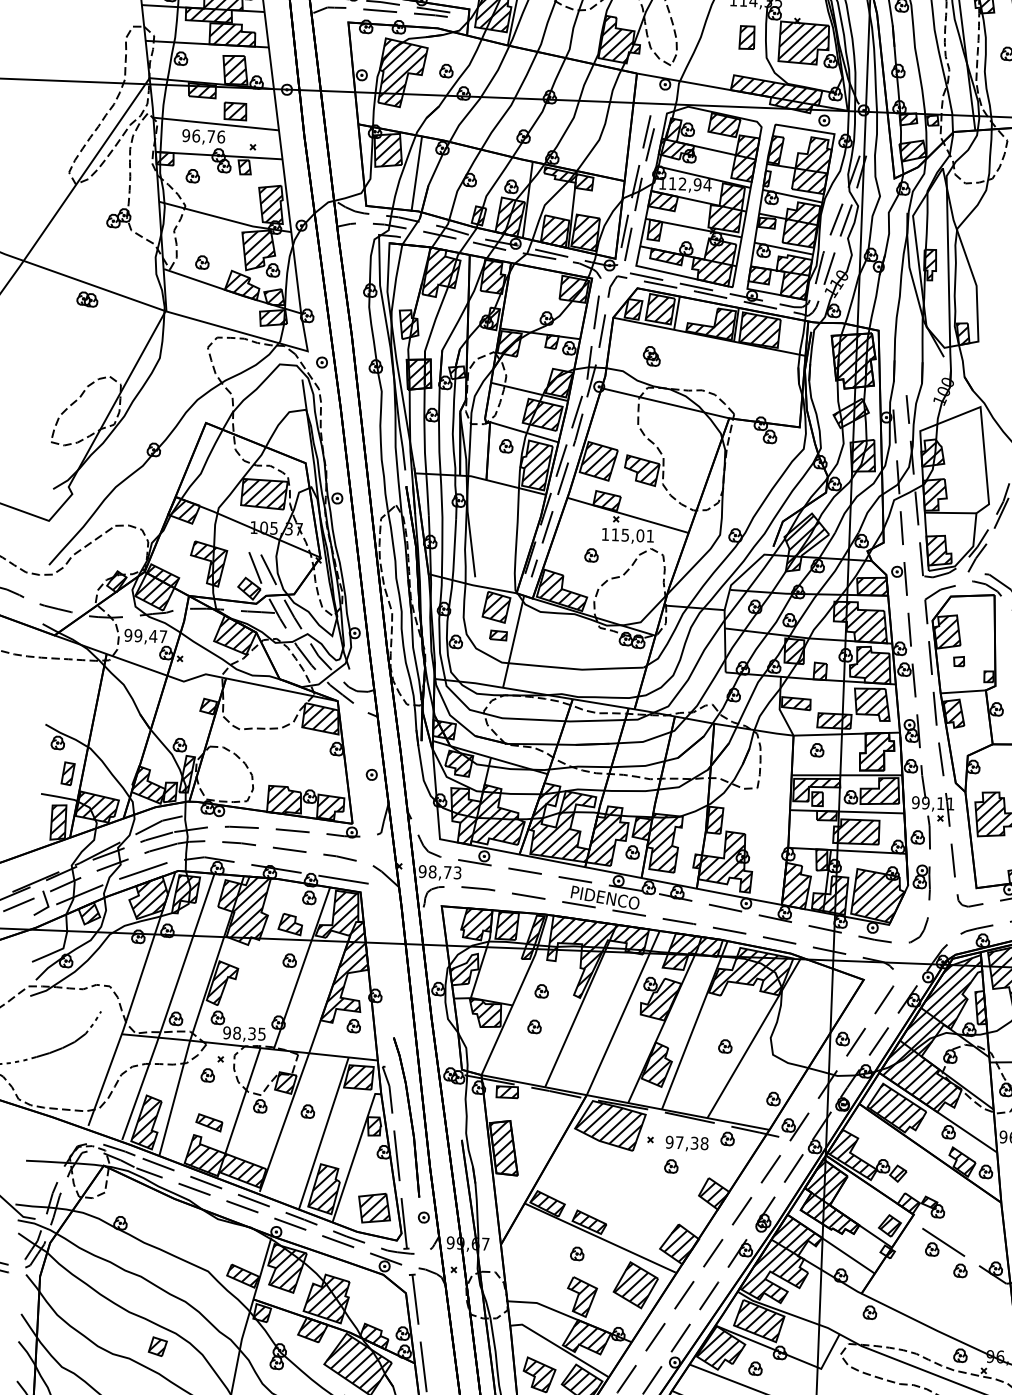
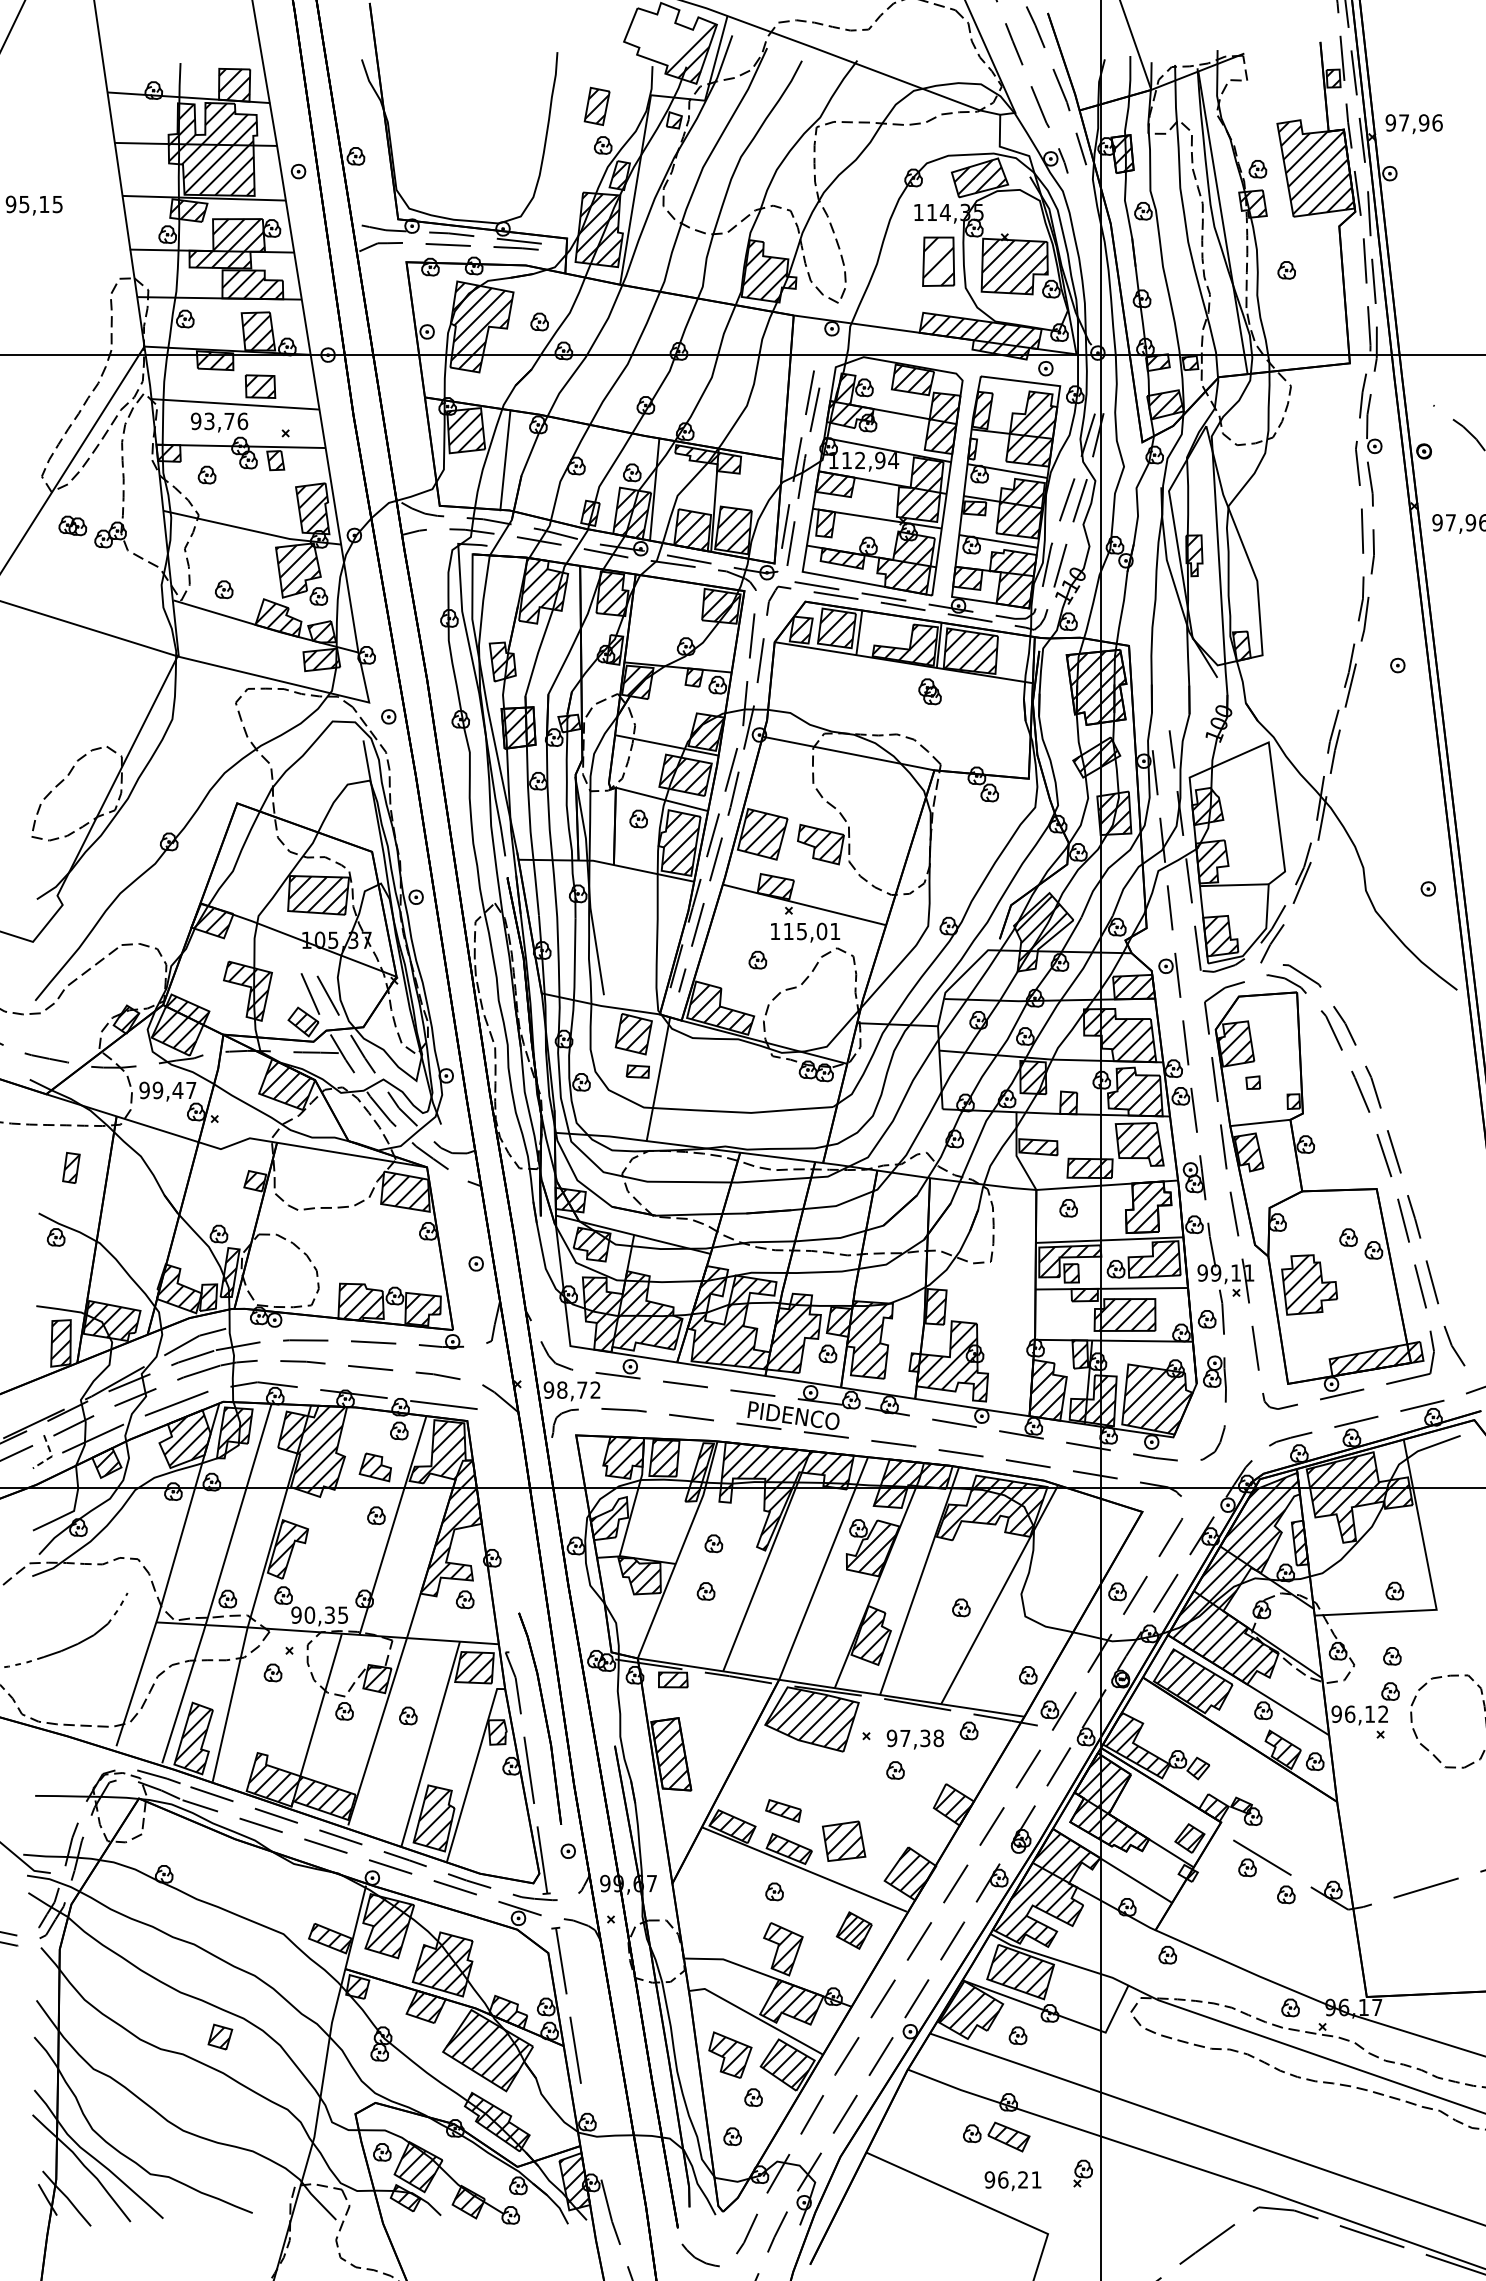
part: (746, 38) -> (938, 262), size x1.6
text: (196, 136) -> (209, 421), 96,76 -> 93,76
part: (87, 299) -> (72, 525), moved
part: (651, 356) -> (929, 691), moved
part: (68, 773) -> (71, 1167), moved
text: (457, 872) -> (595, 1389), 98,73 -> 98,72
line: (48, 906) -> (52, 1456), solid -> dashed
text: (236, 1032) -> (309, 1614), 98,35 -> 90,35
part: (209, 1122) -> (783, 1810), moved
part: (374, 1207) -> (844, 1840), moved
part: (636, 1285) -> (854, 1930), size x0.6

